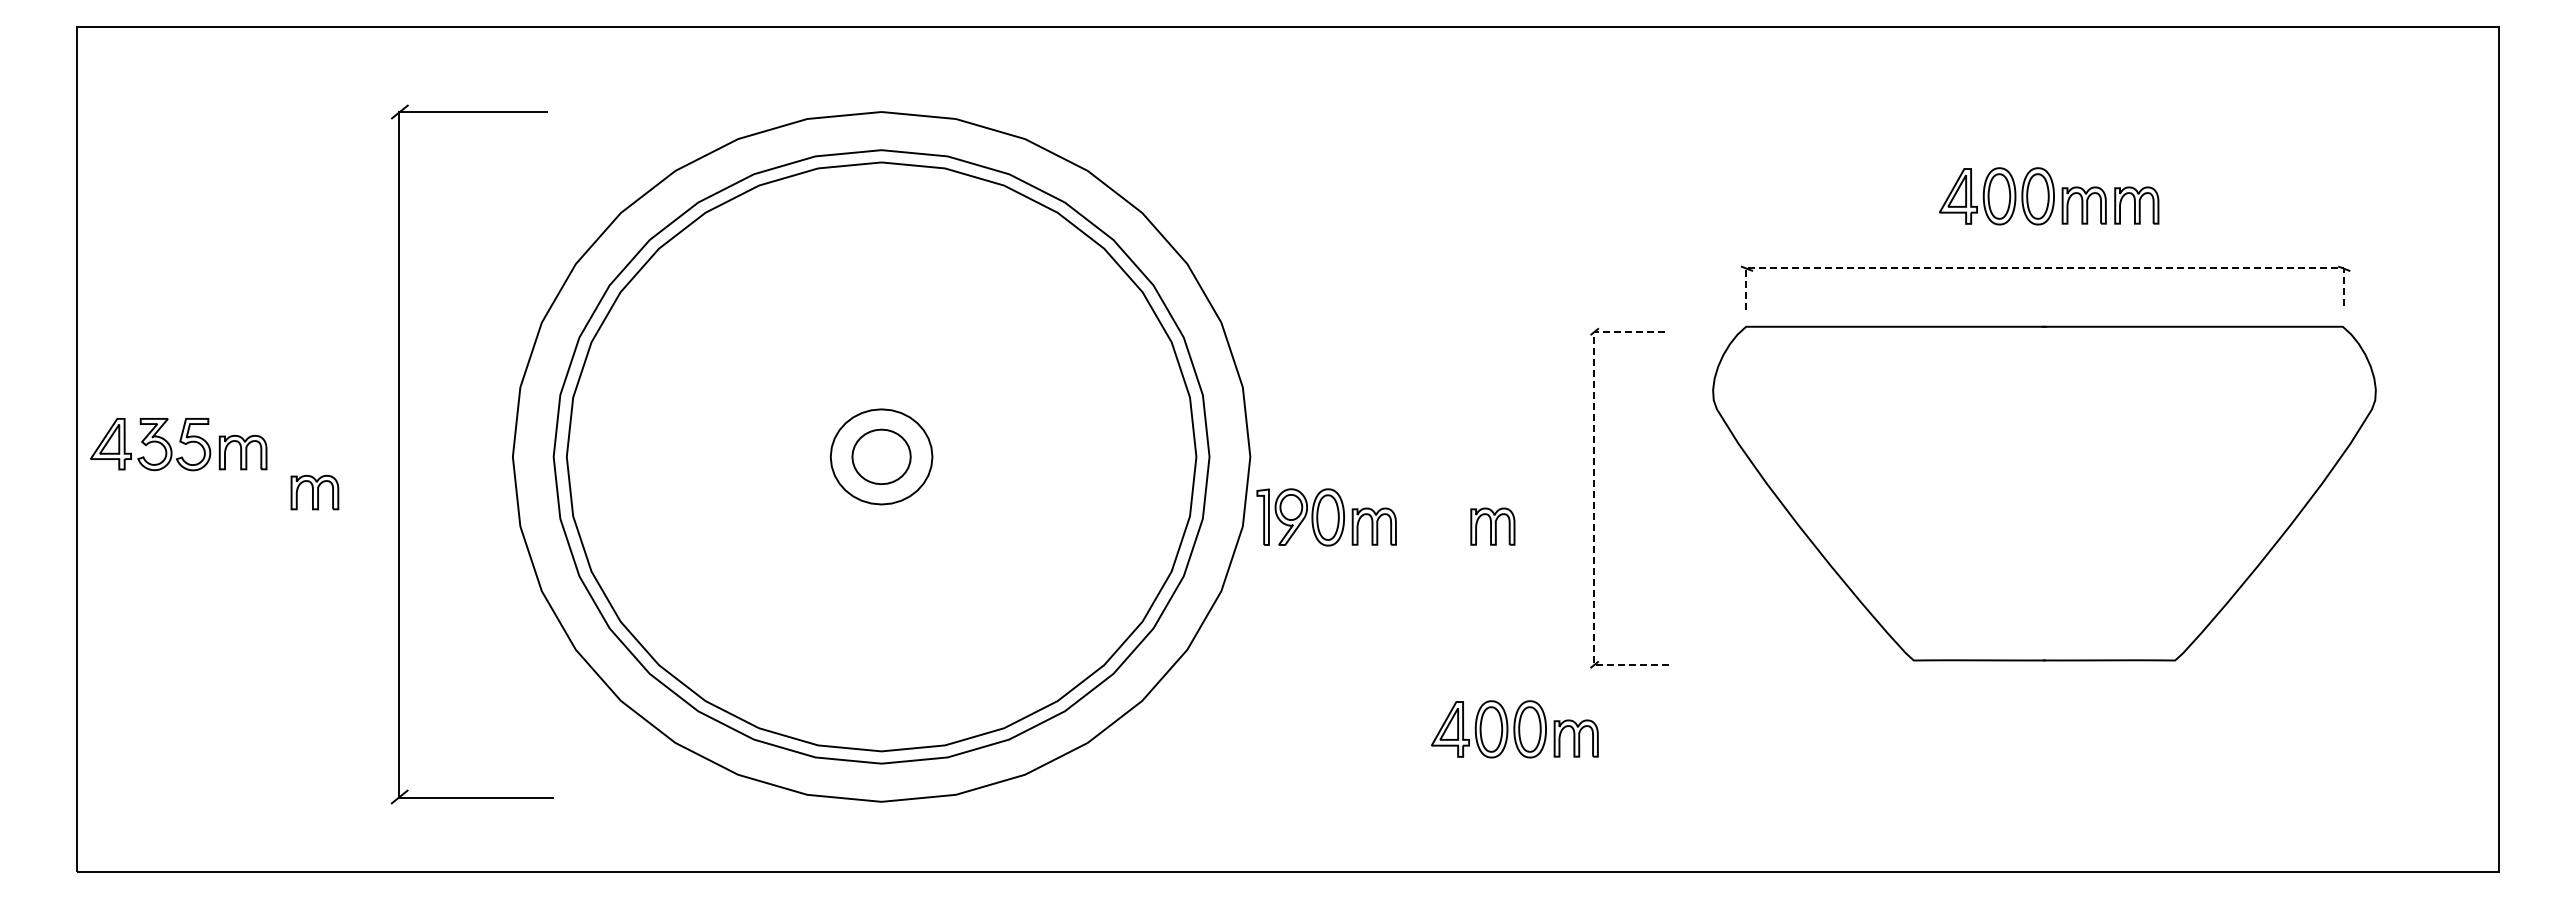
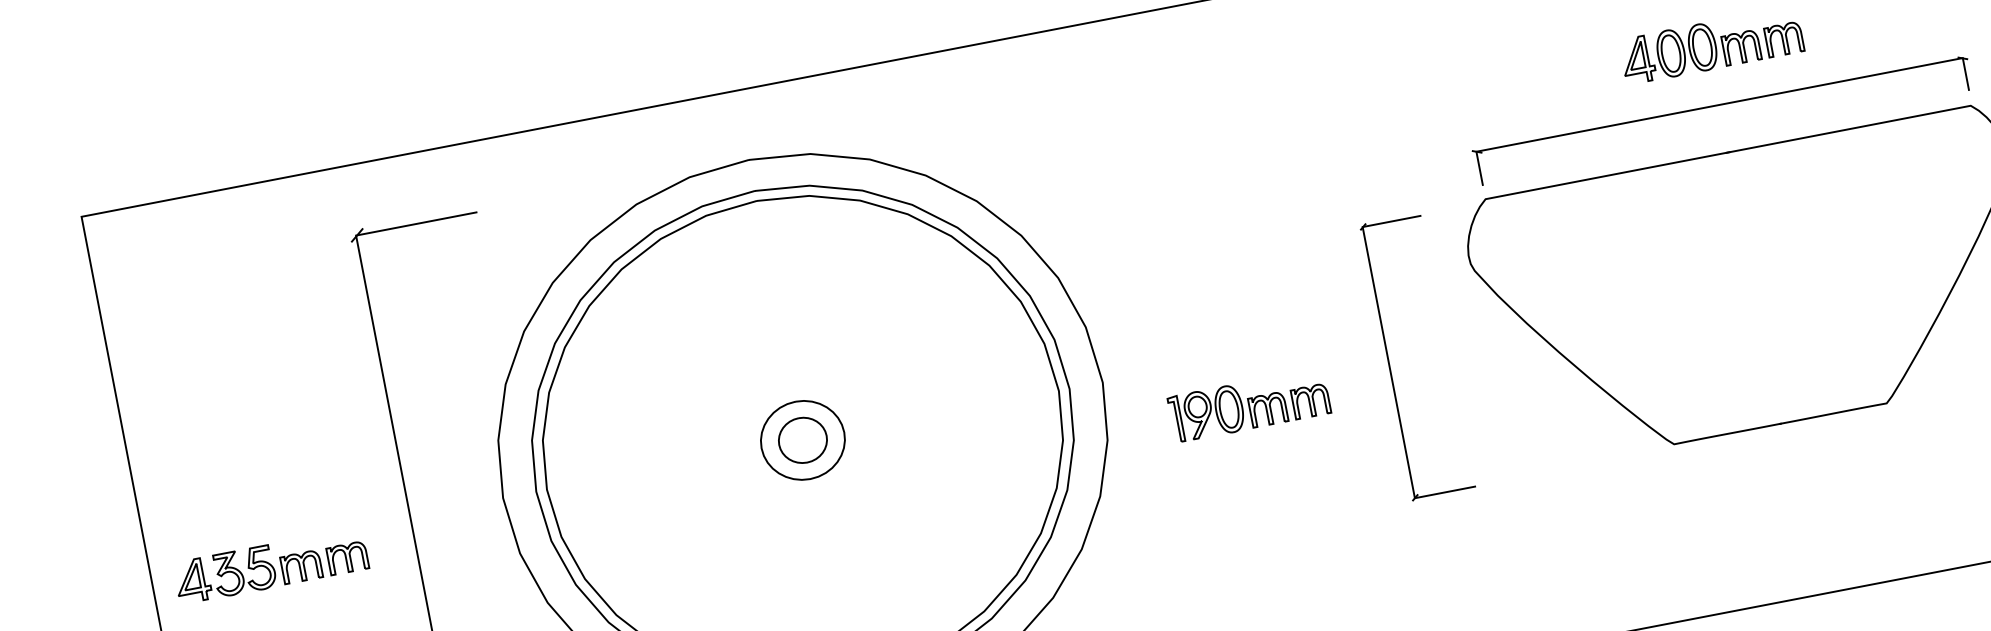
line: (2044, 268) -> (1719, 105), dashed -> solid
part: (178, 444) -> (247, 570), moved
line: (1594, 499) -> (1389, 363), dashed -> solid
part: (1326, 517) -> (1227, 409), moved
part: (1514, 729) -> (1360, 562), removed

